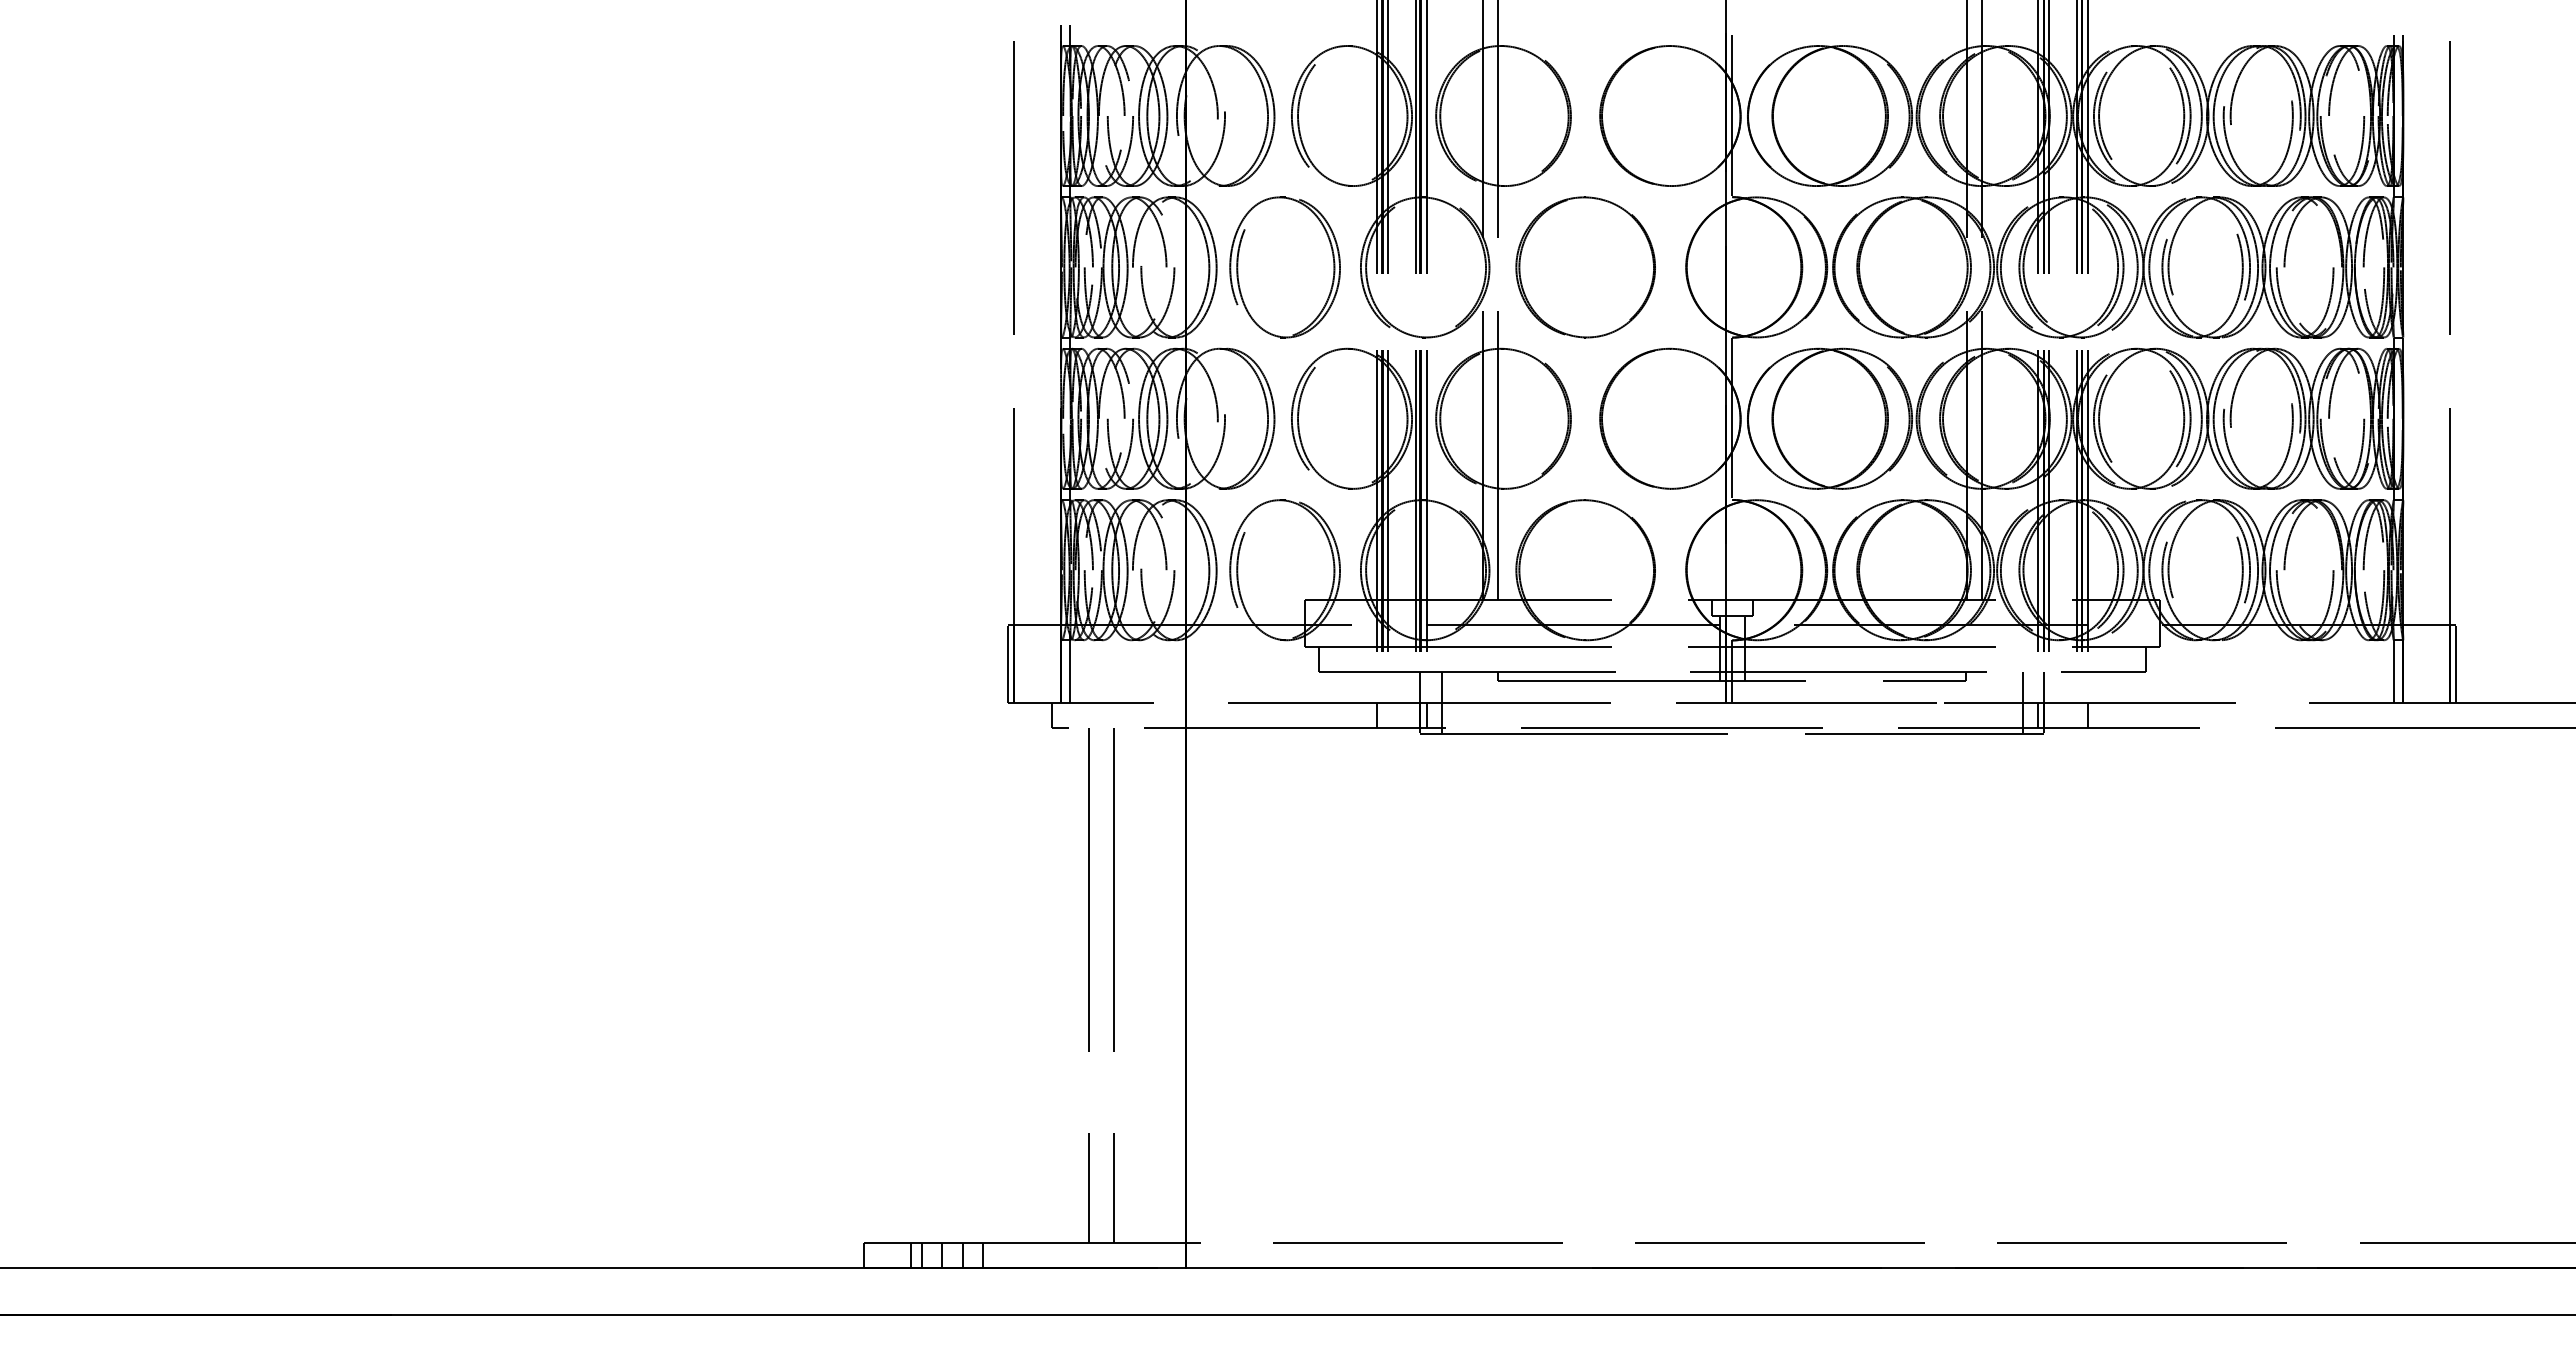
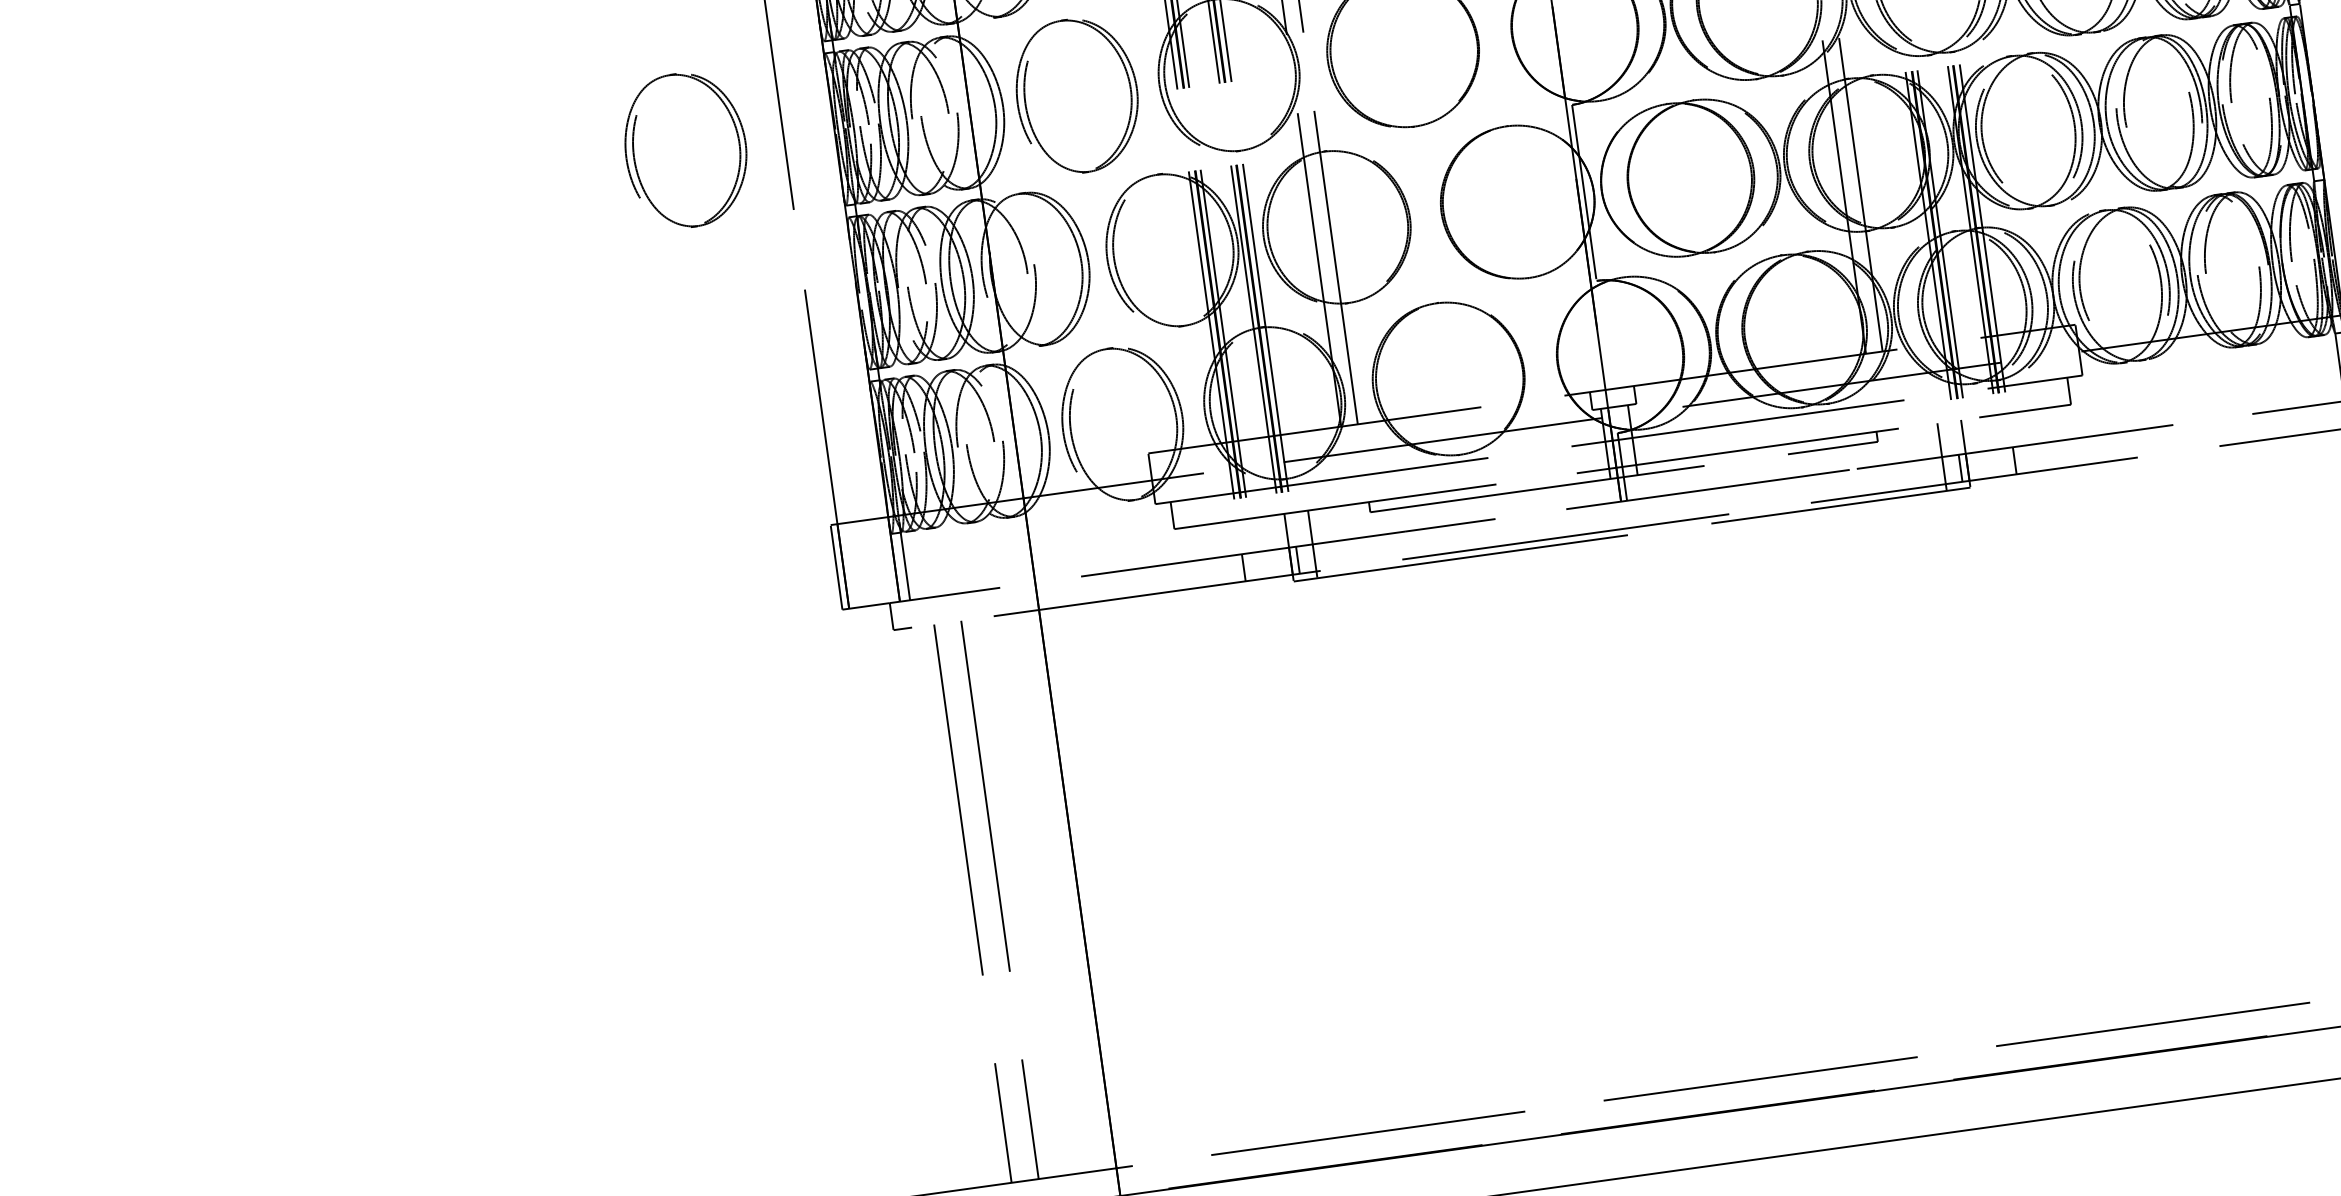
part: (877, 267) -> (635, 157), added

